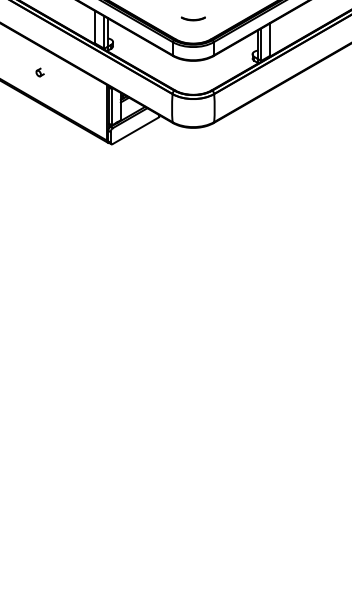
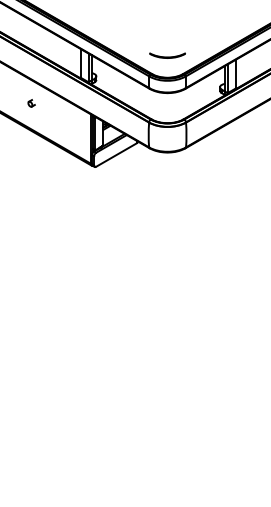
part: (193, 18) -> (167, 55), size x1.67

